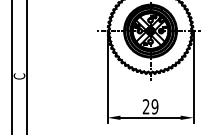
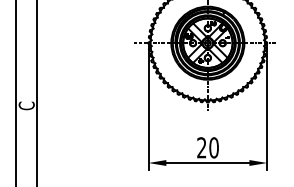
text: (154, 106) -> (213, 147), 29 -> 20

